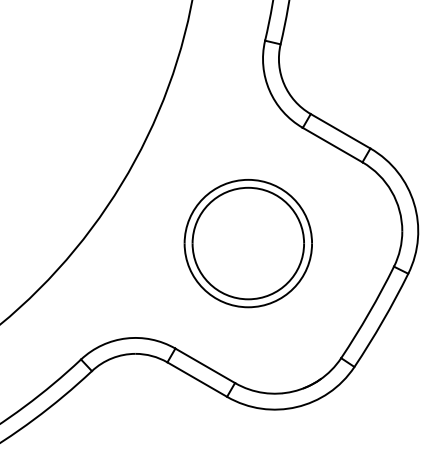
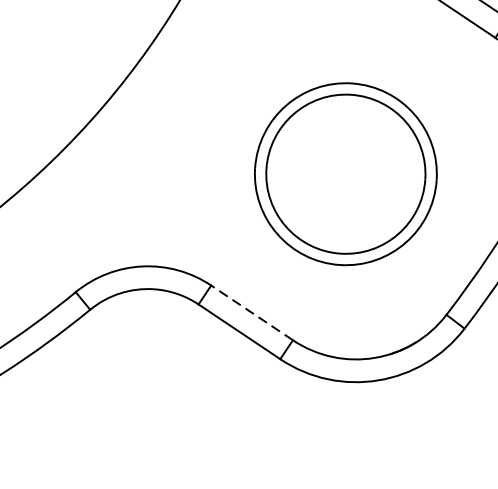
part: (247, 243) -> (344, 174), moved
line: (204, 365) -> (251, 312), solid -> dashed

